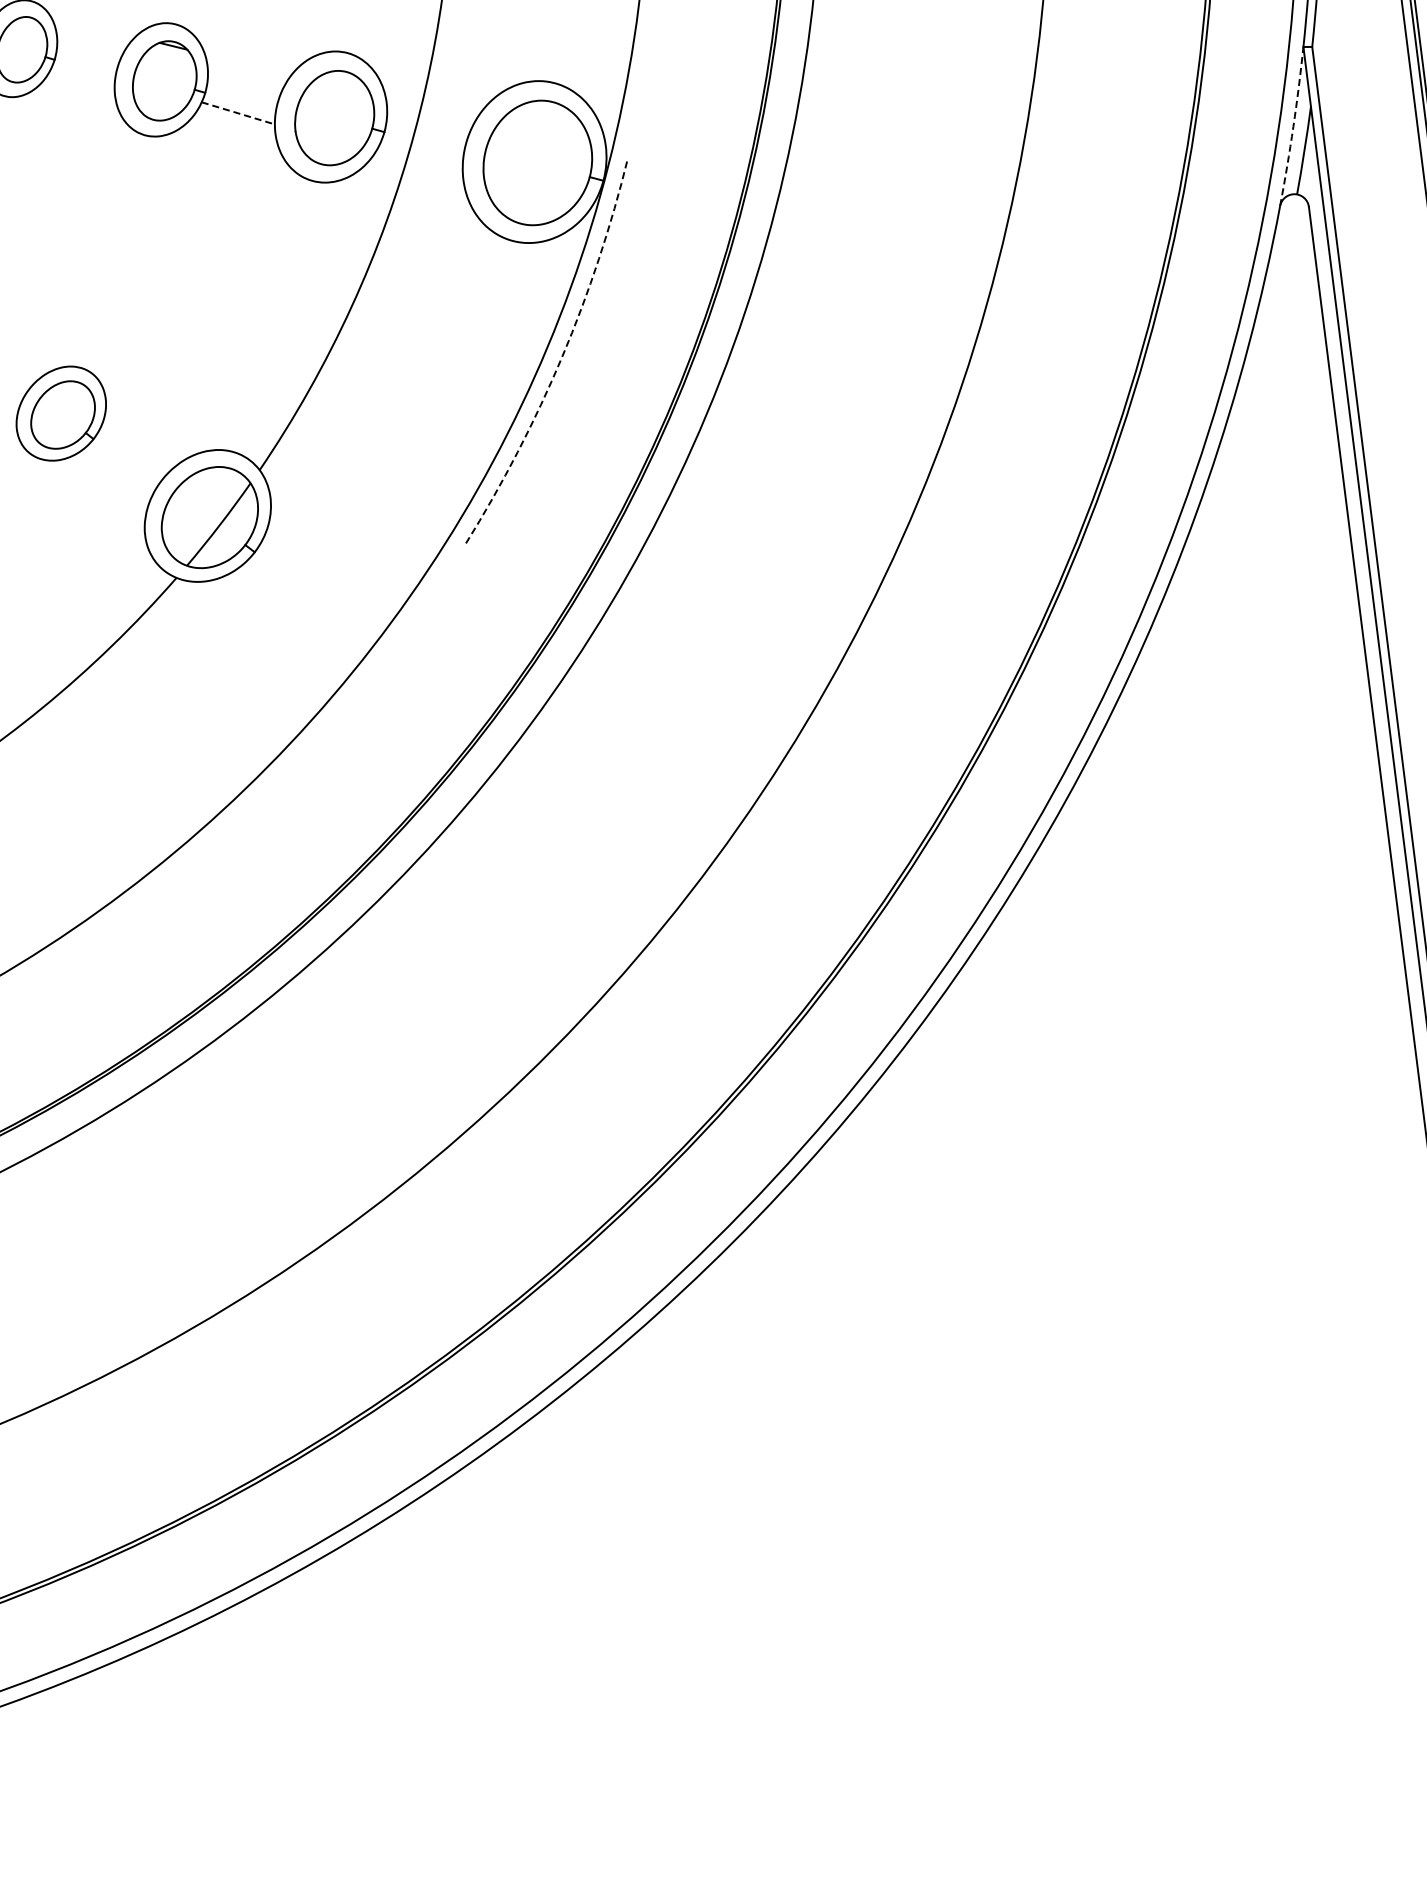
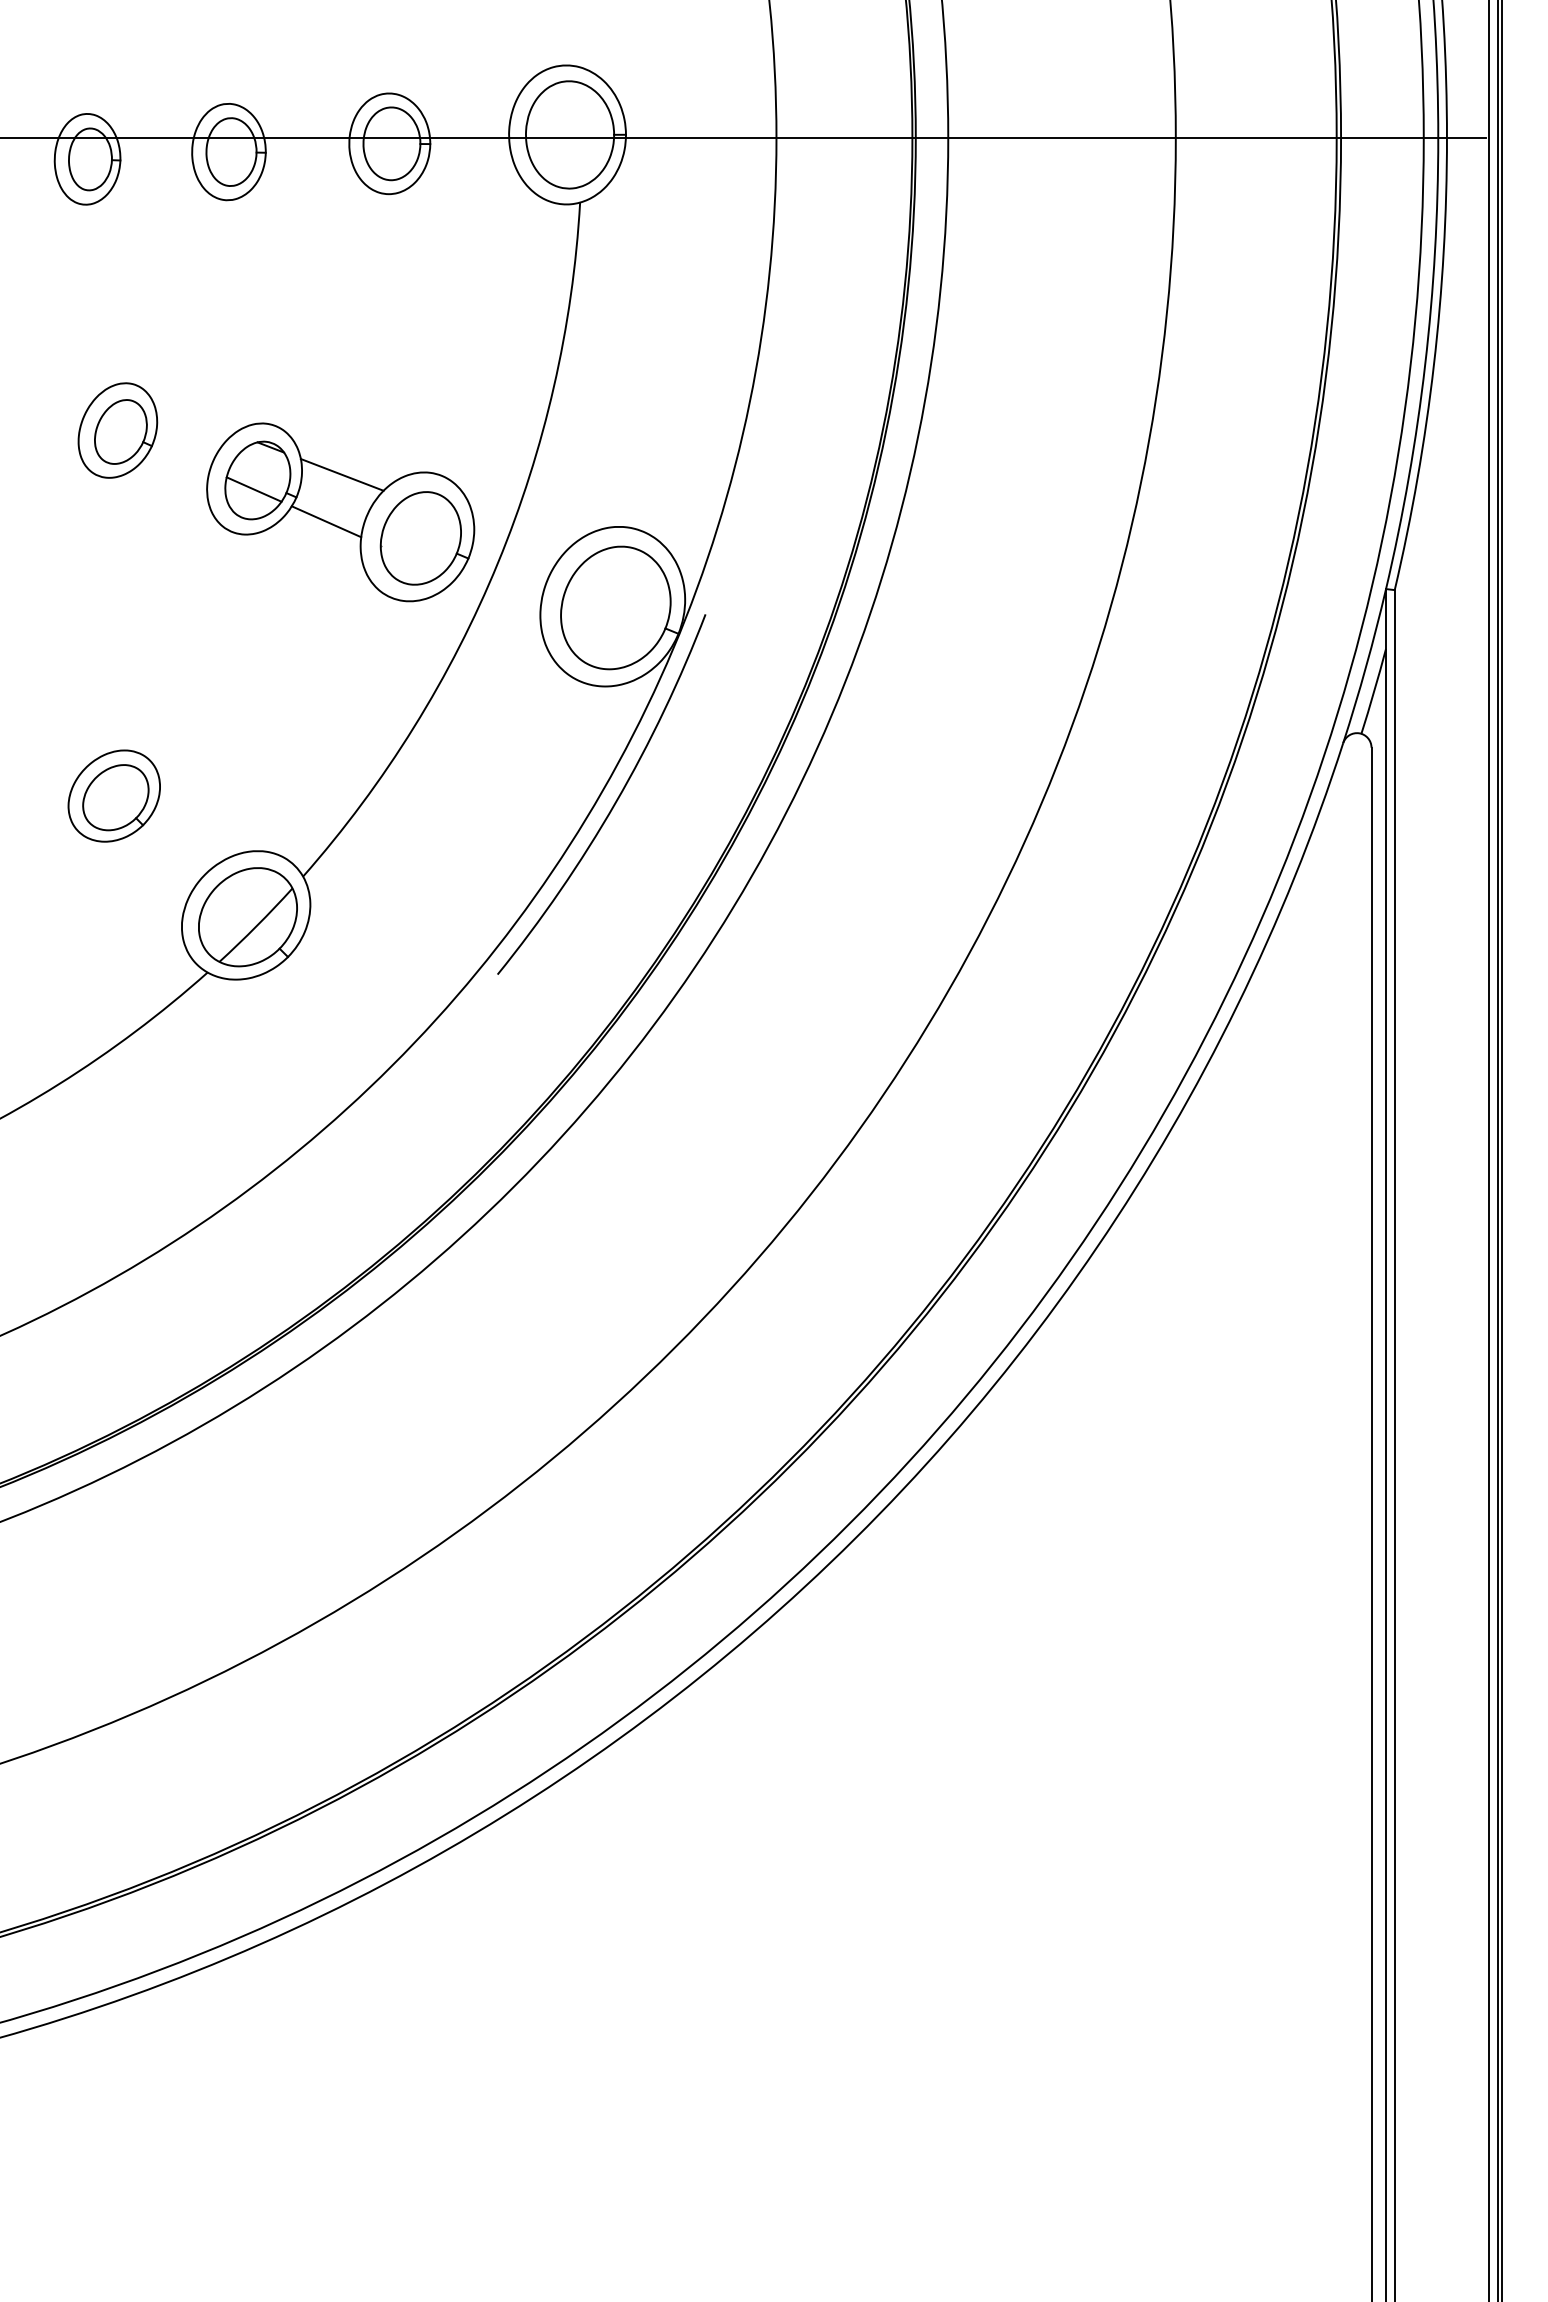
line: (247, 64) -> (341, 474), added
line: (161, 90) -> (253, 489), added
line: (238, 113) -> (326, 521), dashed -> solid
arc: (1293, 126) -> (1366, 666), dashed -> solid
arc: (561, 356) -> (615, 802), dashed -> solid

